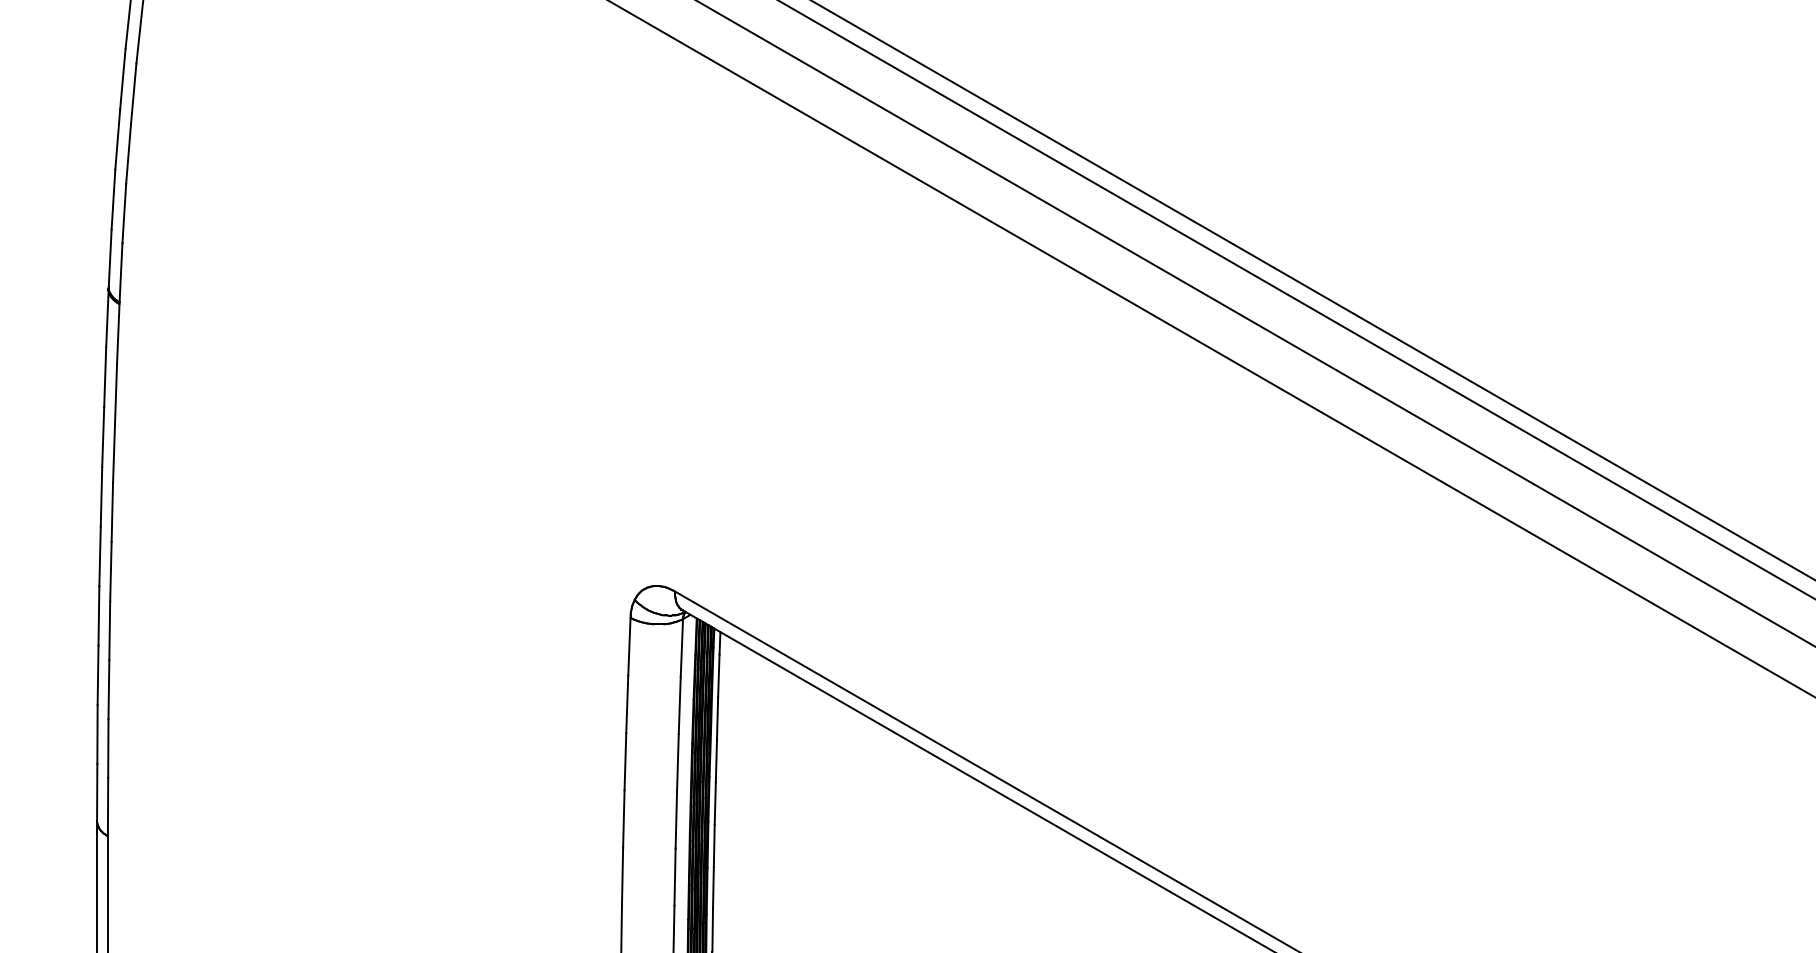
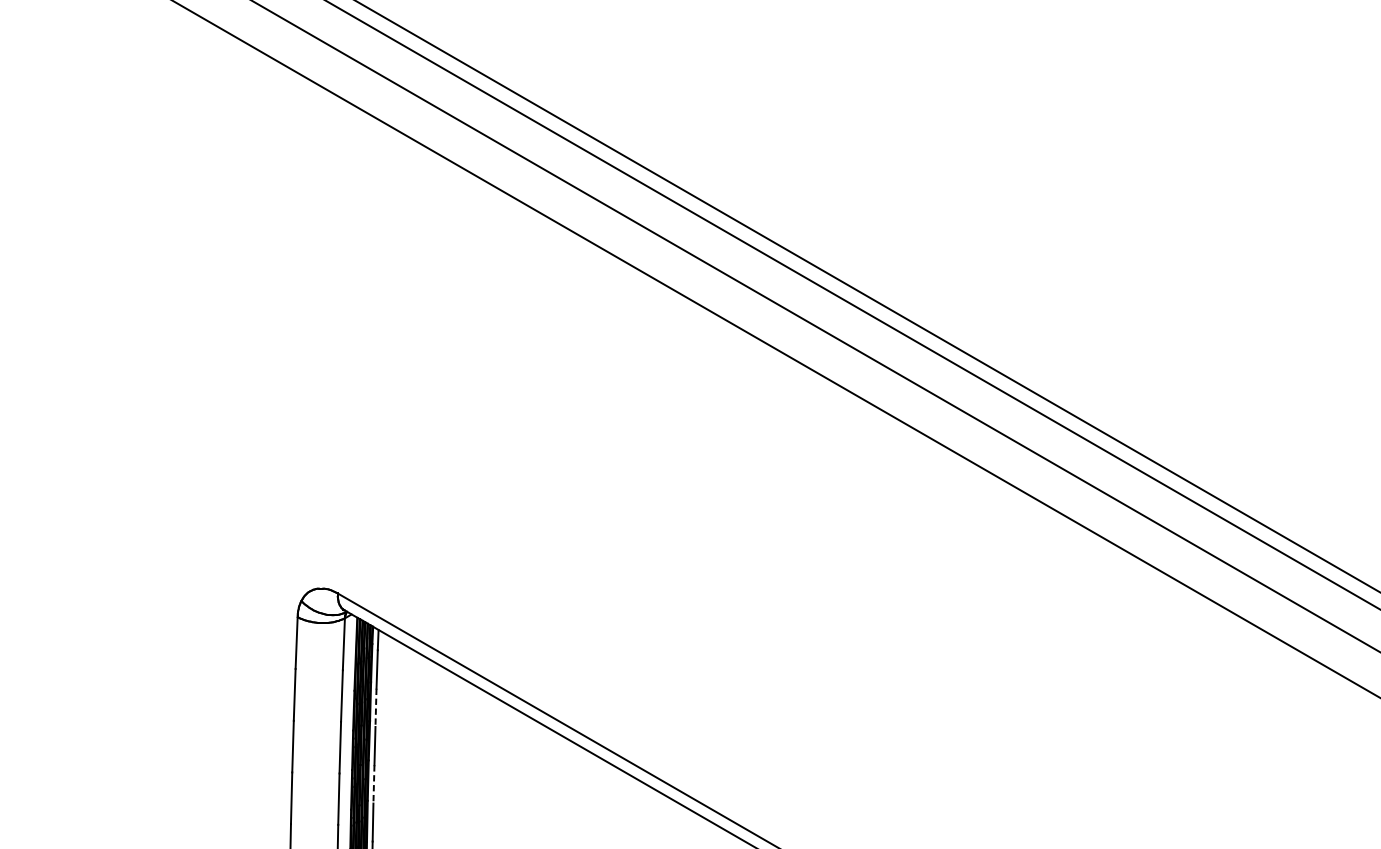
line: (717, 719) -> (375, 708), solid -> dashed
line: (715, 804) -> (374, 785), solid -> dashed

